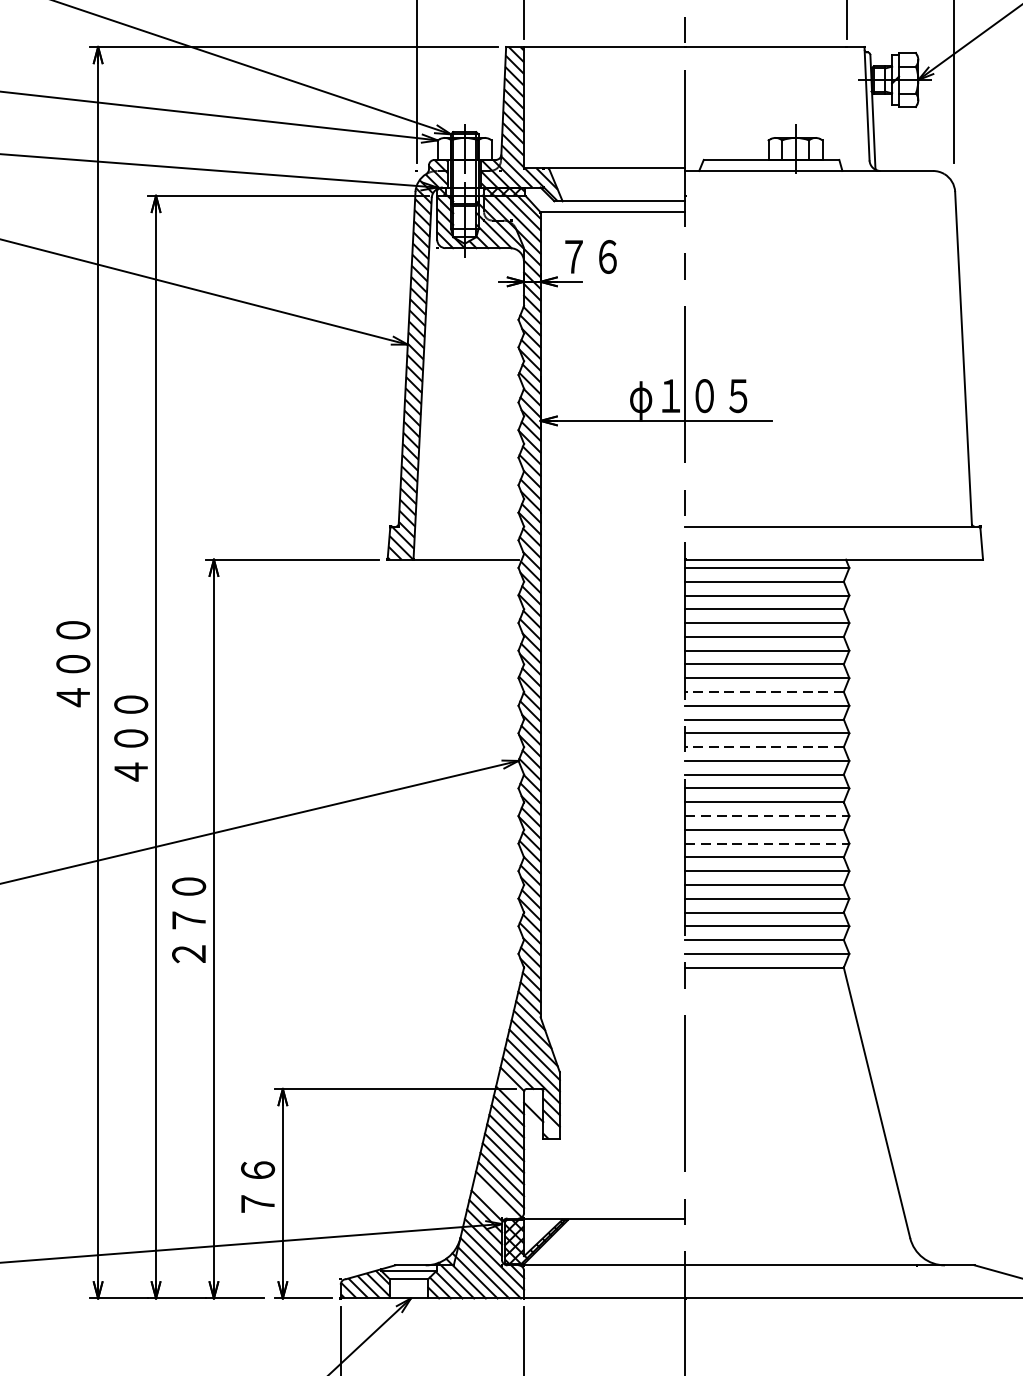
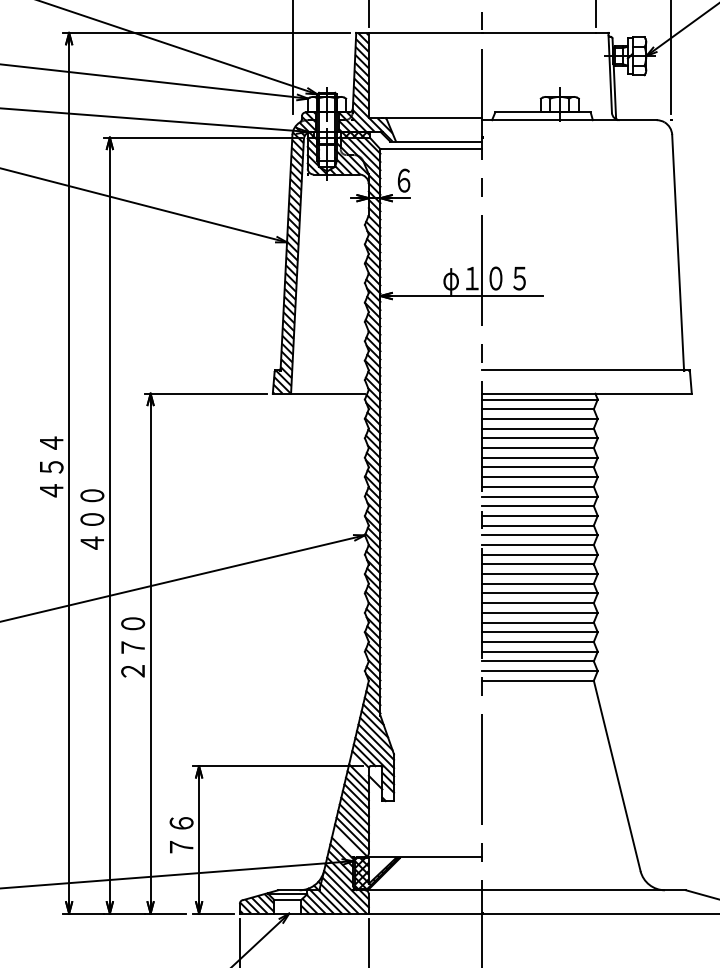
text: (590, 256) -> (415, 180), ７６ -> ６
text: (73, 646) -> (51, 454), ４００ -> ４５４
line: (765, 691) -> (538, 486), dashed -> solid
line: (765, 746) -> (538, 525), dashed -> solid
line: (768, 816) -> (540, 574), dashed -> solid
line: (768, 843) -> (540, 593), dashed -> solid

